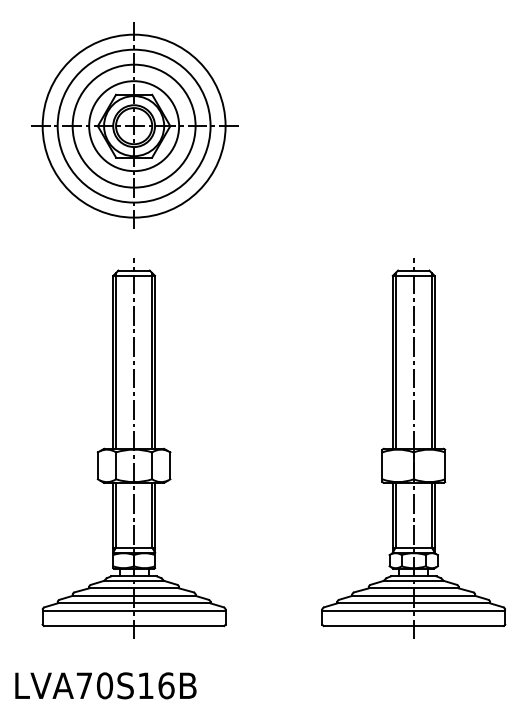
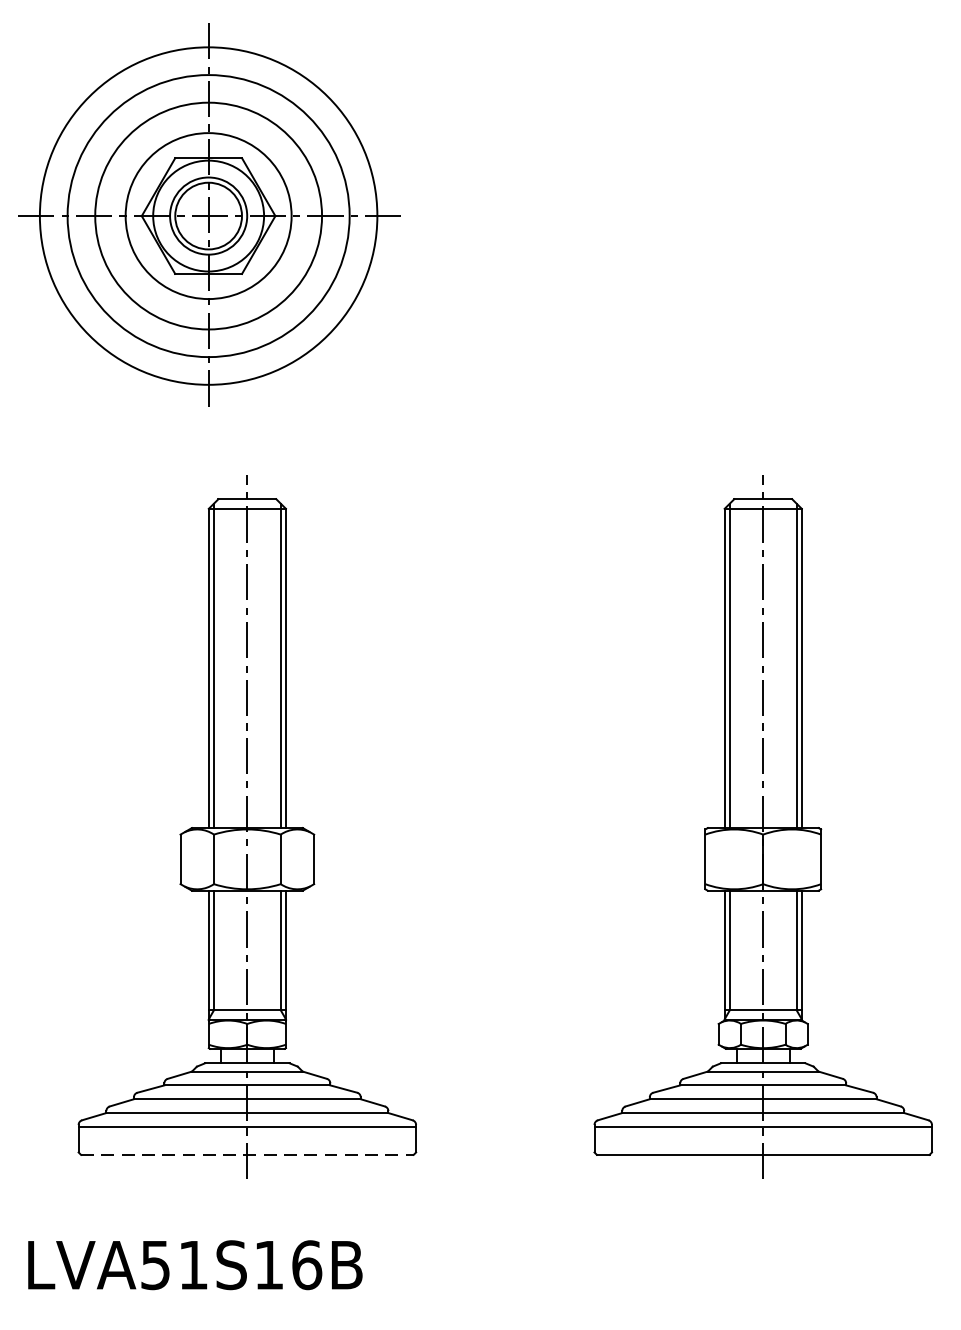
part: (134, 125) -> (209, 214), moved
line: (134, 626) -> (248, 1155), solid -> dashed
text: (94, 685) -> (174, 1264), LVA70S16B -> LVA51S16B

